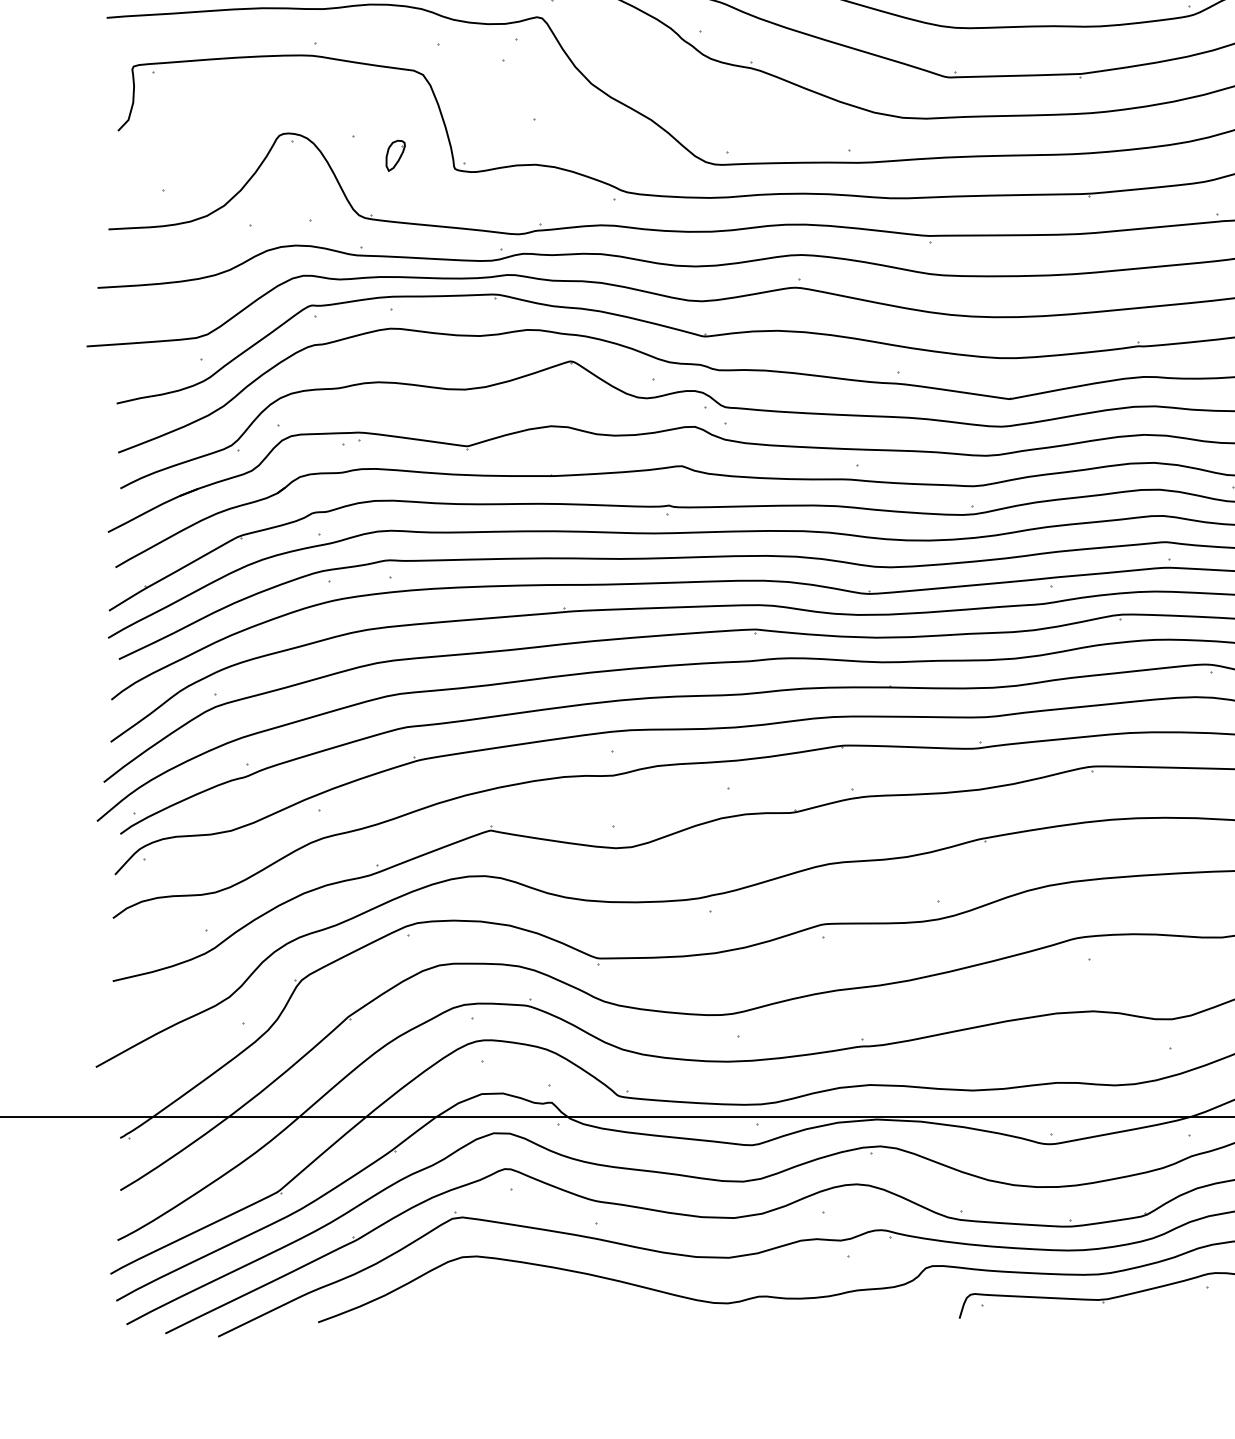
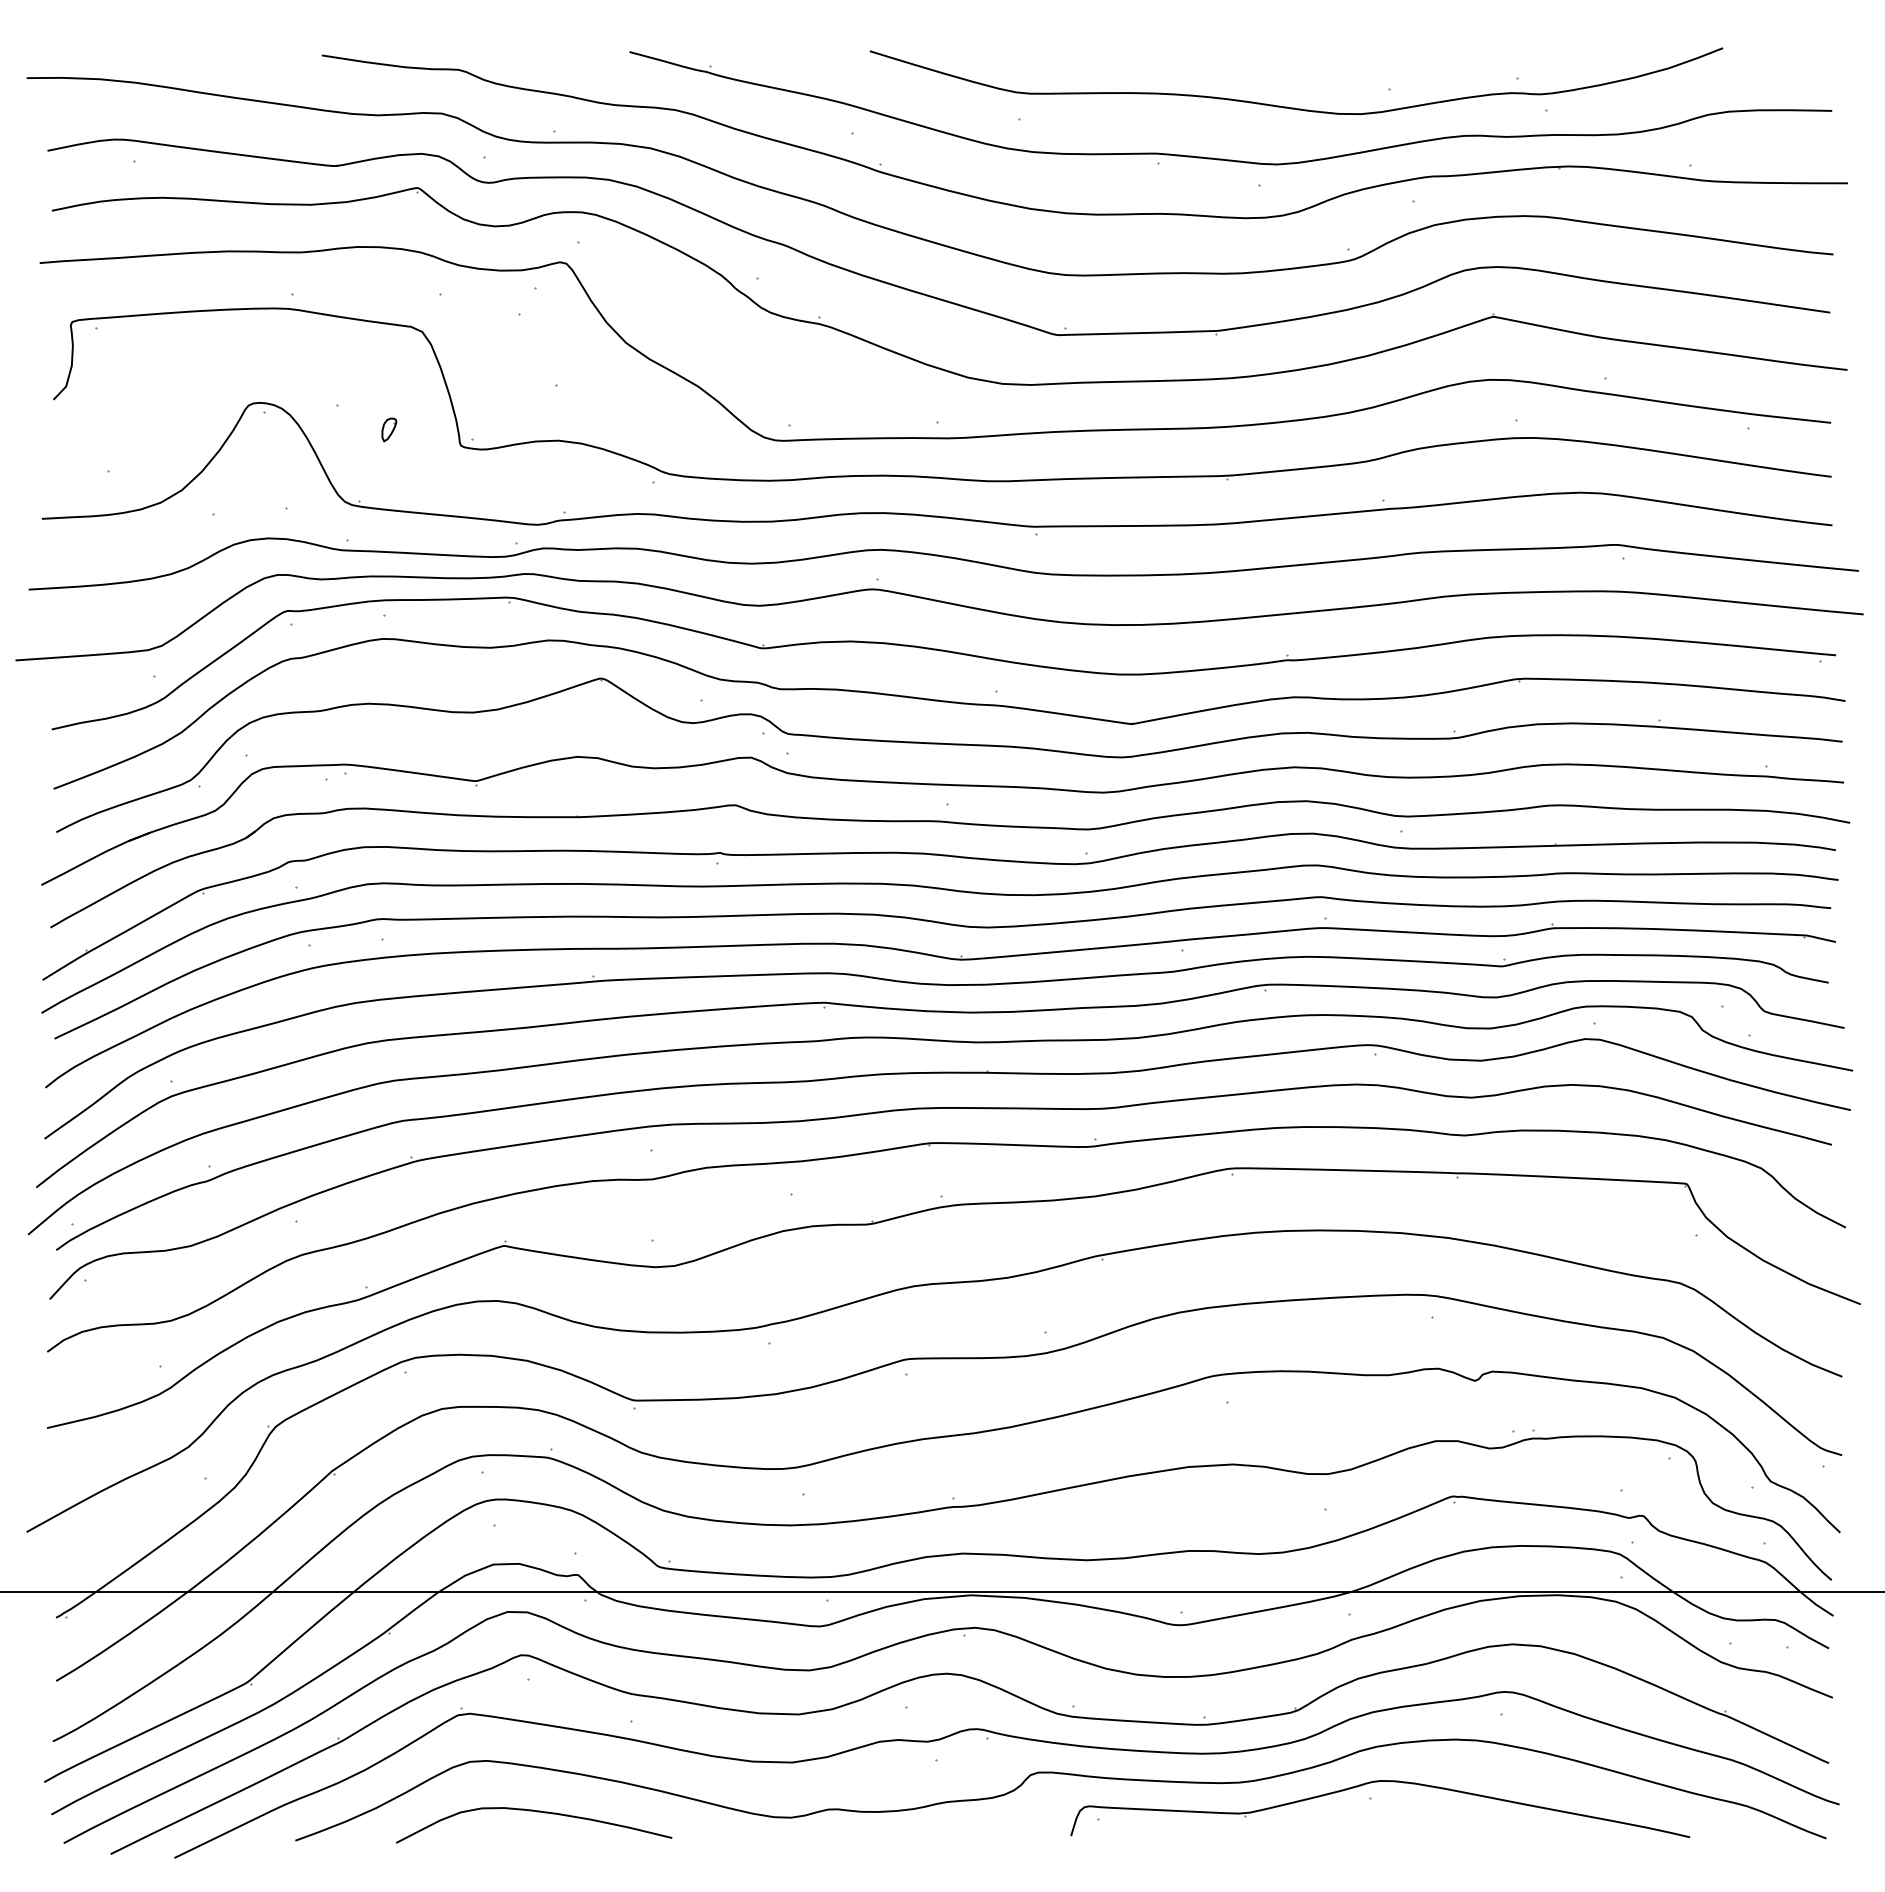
part: (395, 155) -> (389, 429), size x0.62
curve: (517, 1299) -> (536, 1812), added

